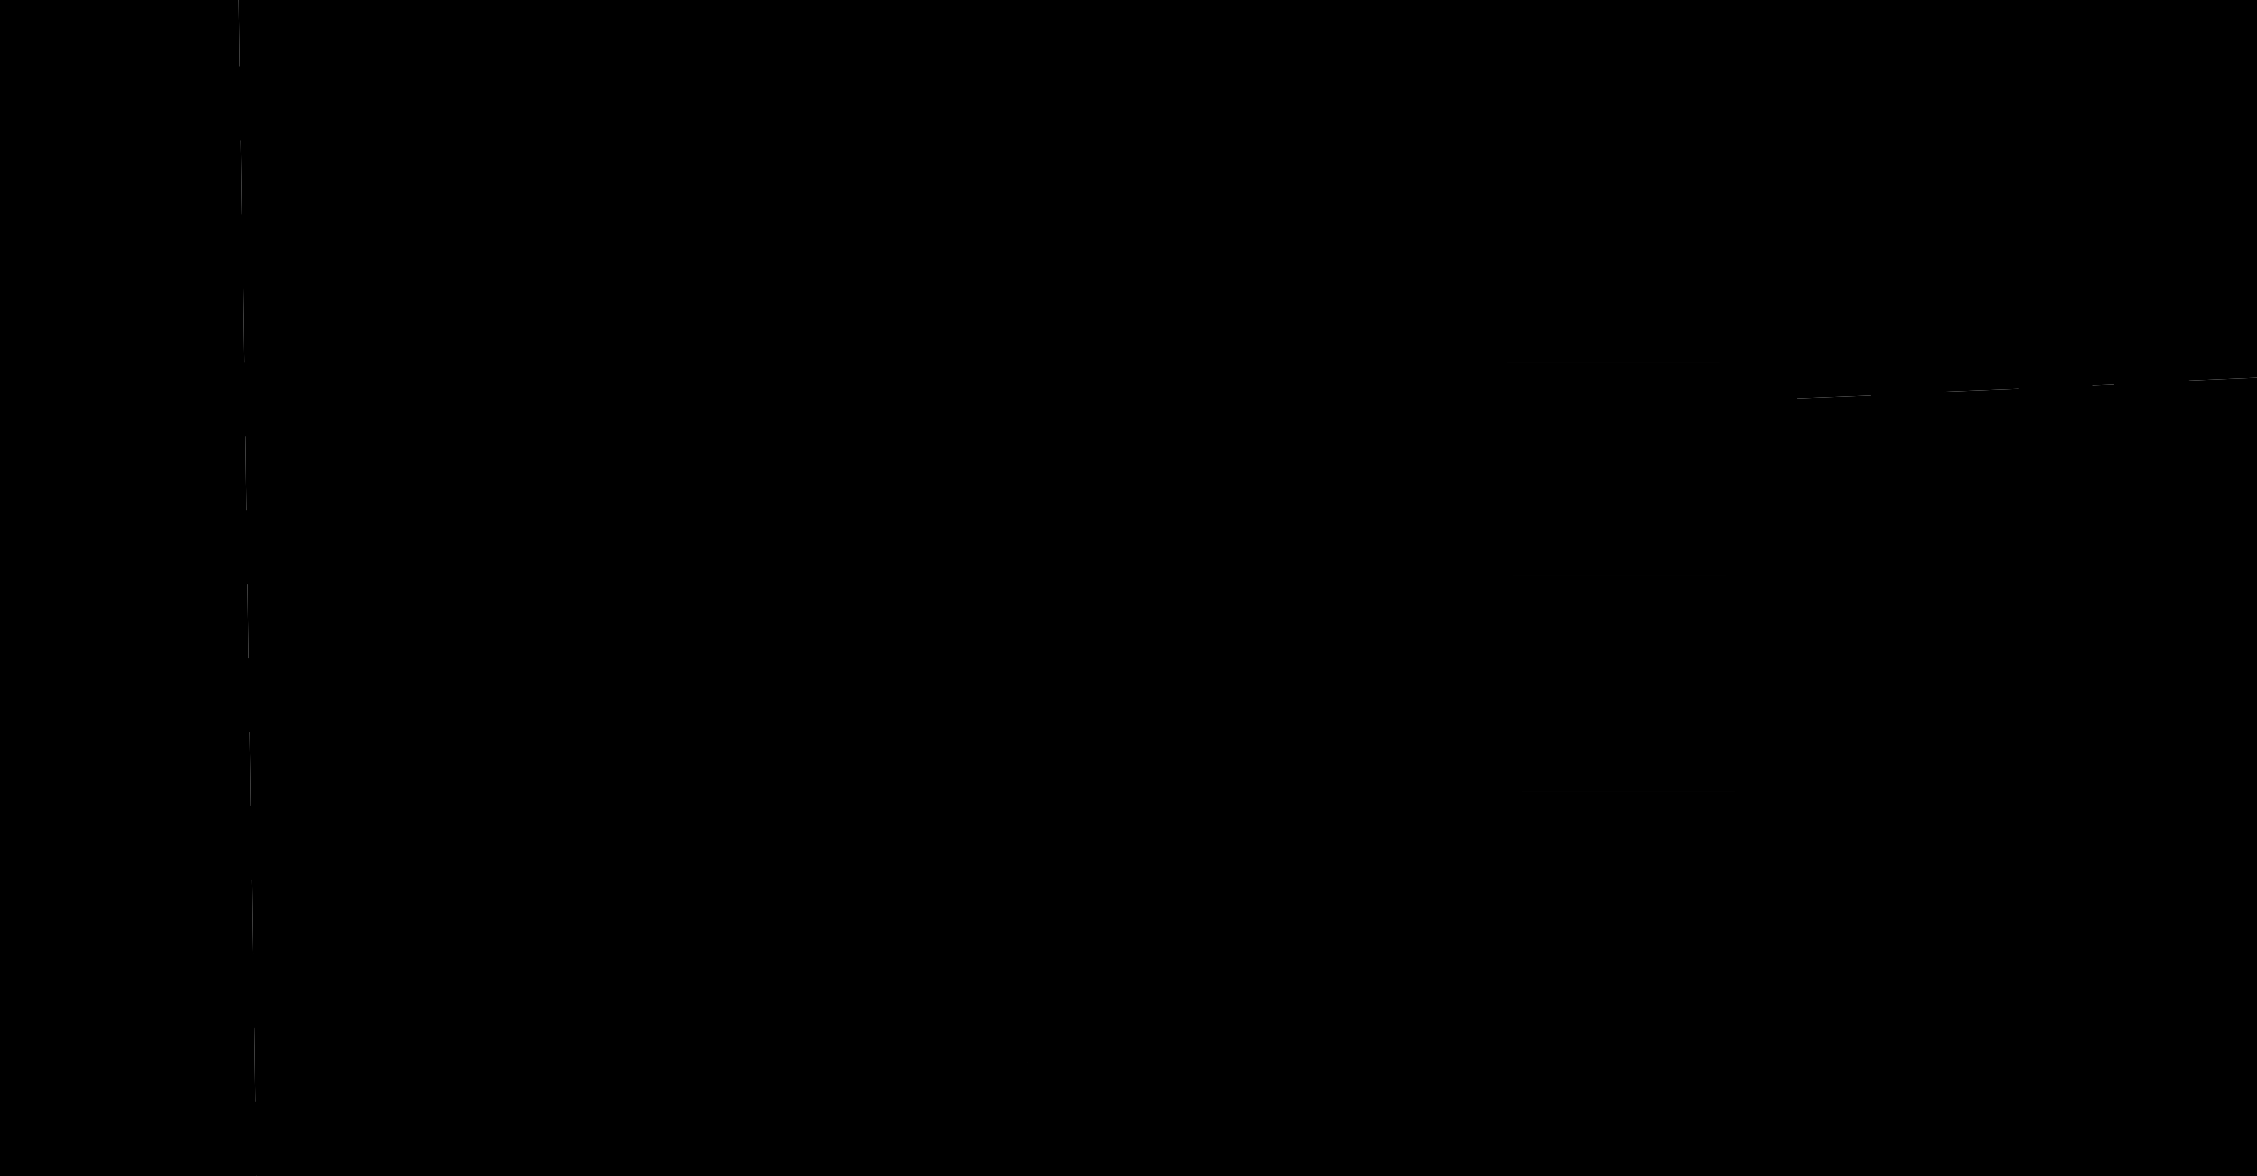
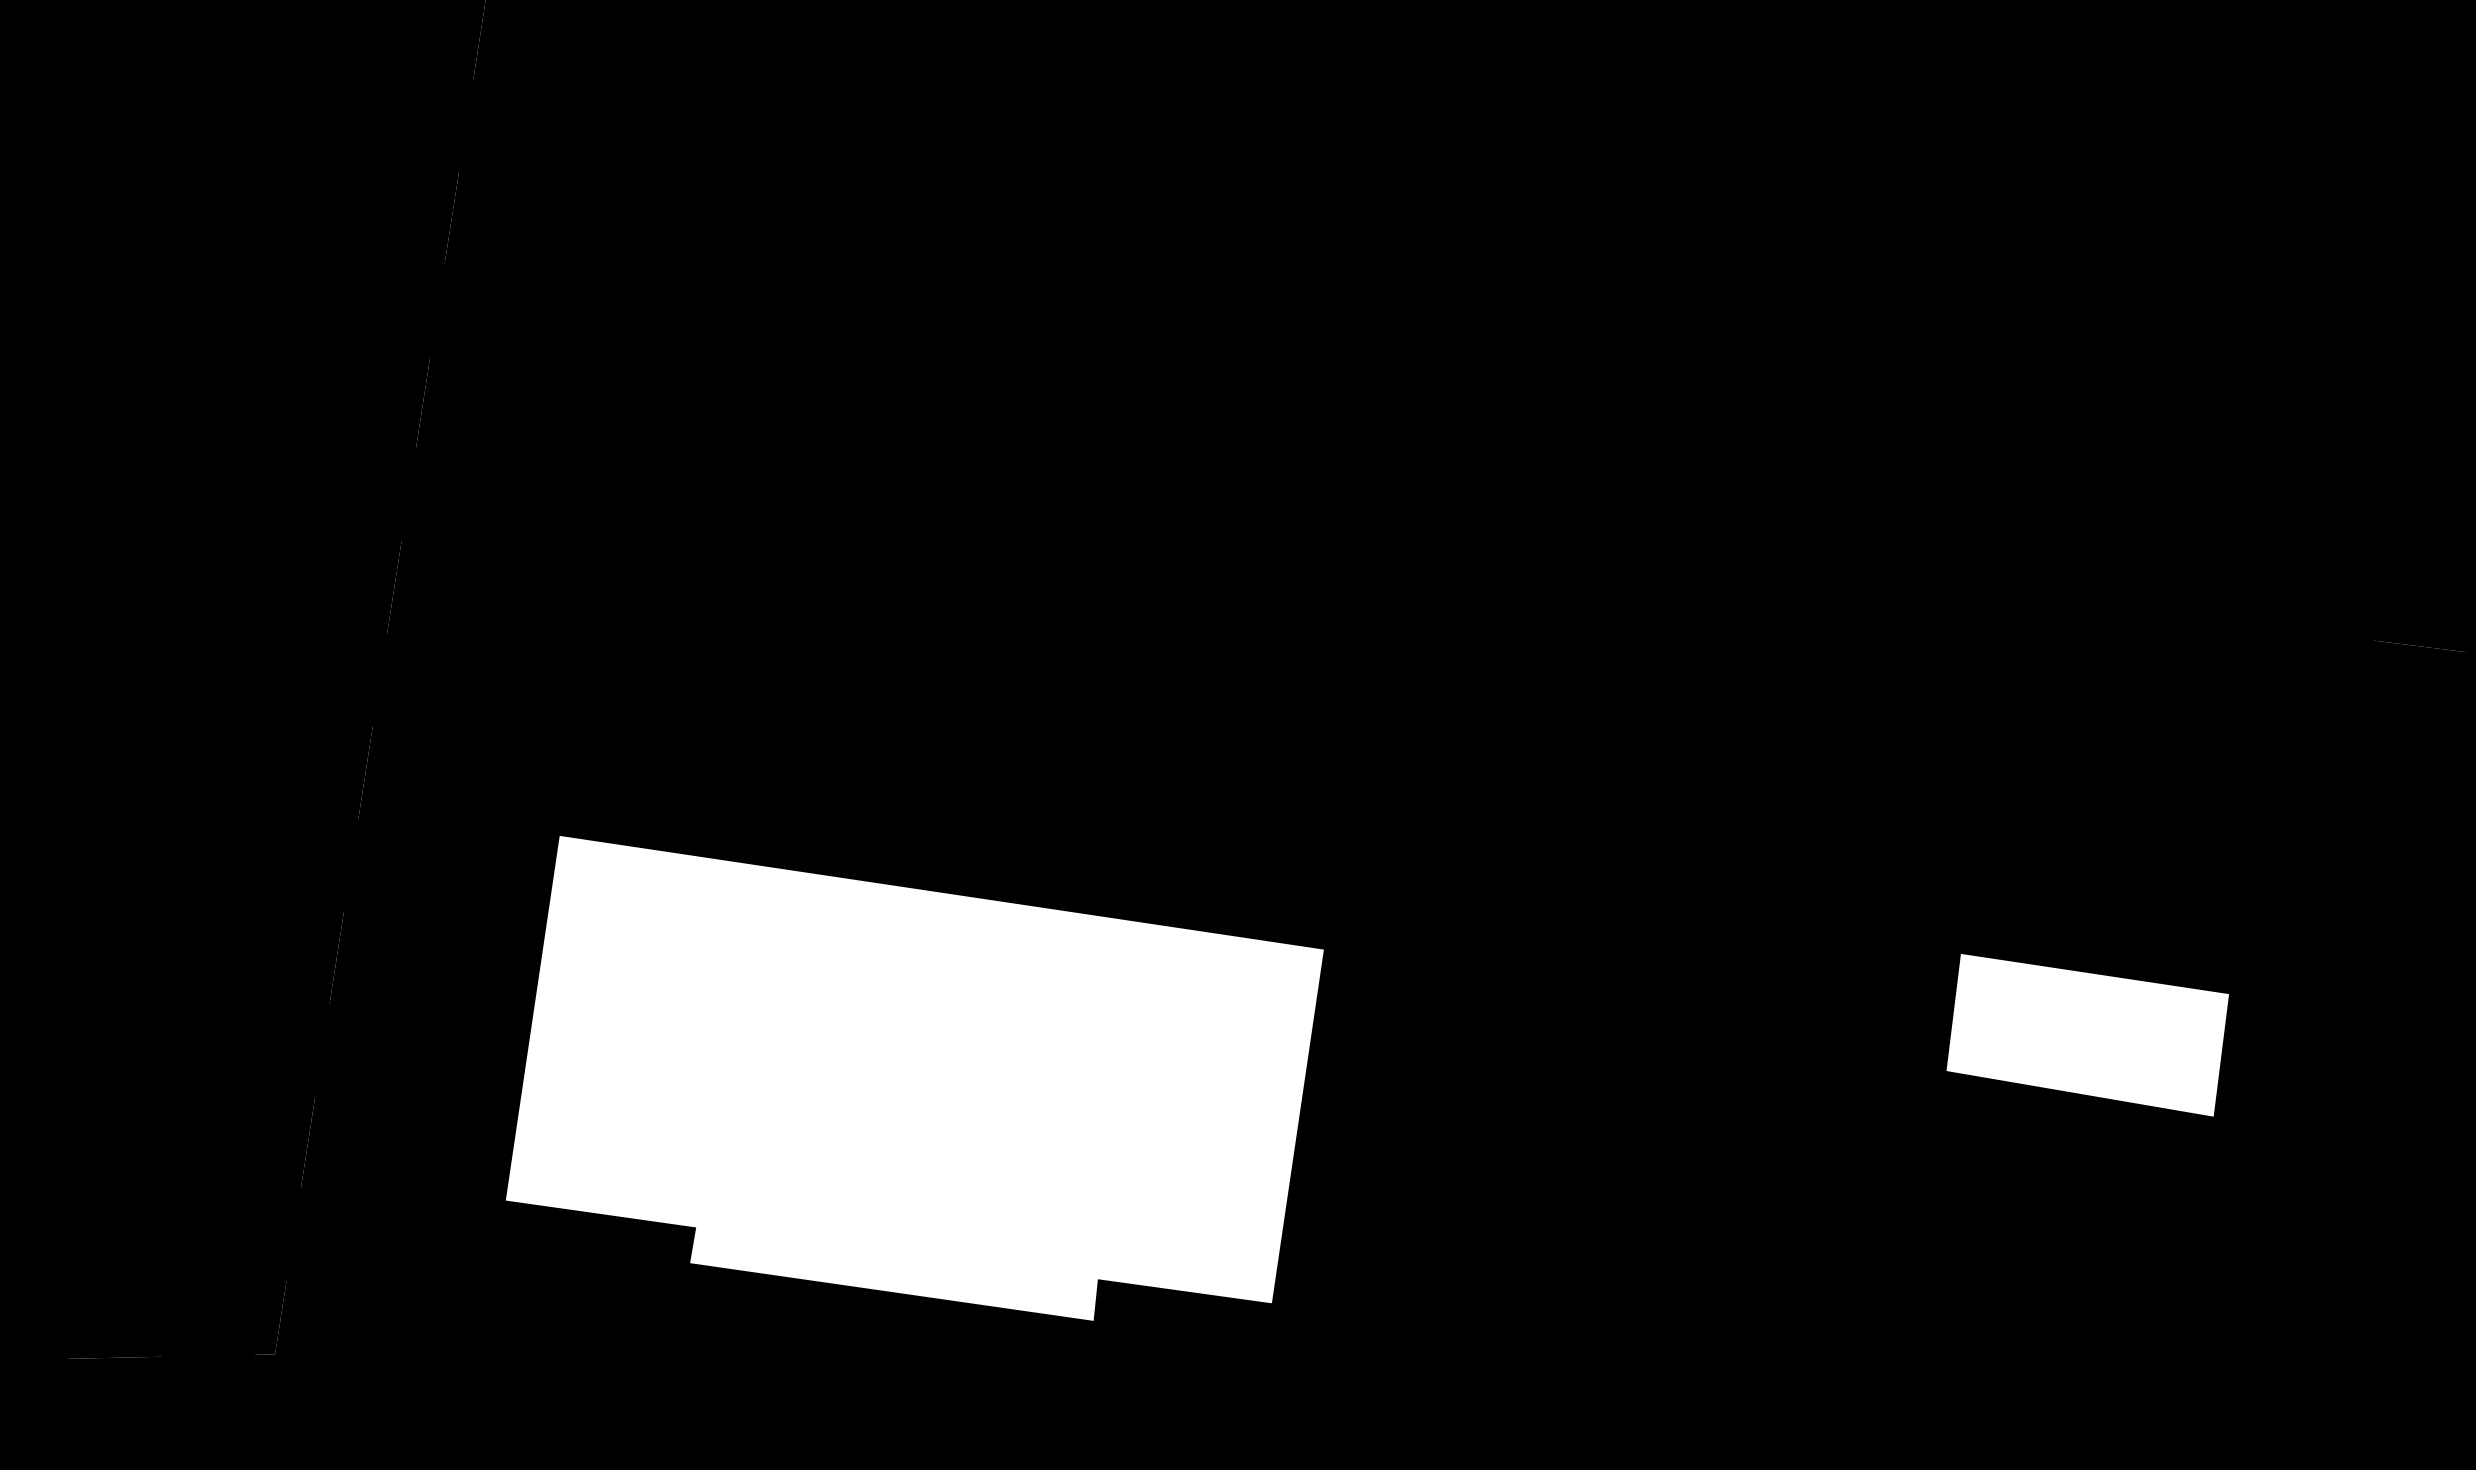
fill: (1626, 741) -> (2088, 1031), removed
fill: (718, 943) -> (912, 1090), removed

